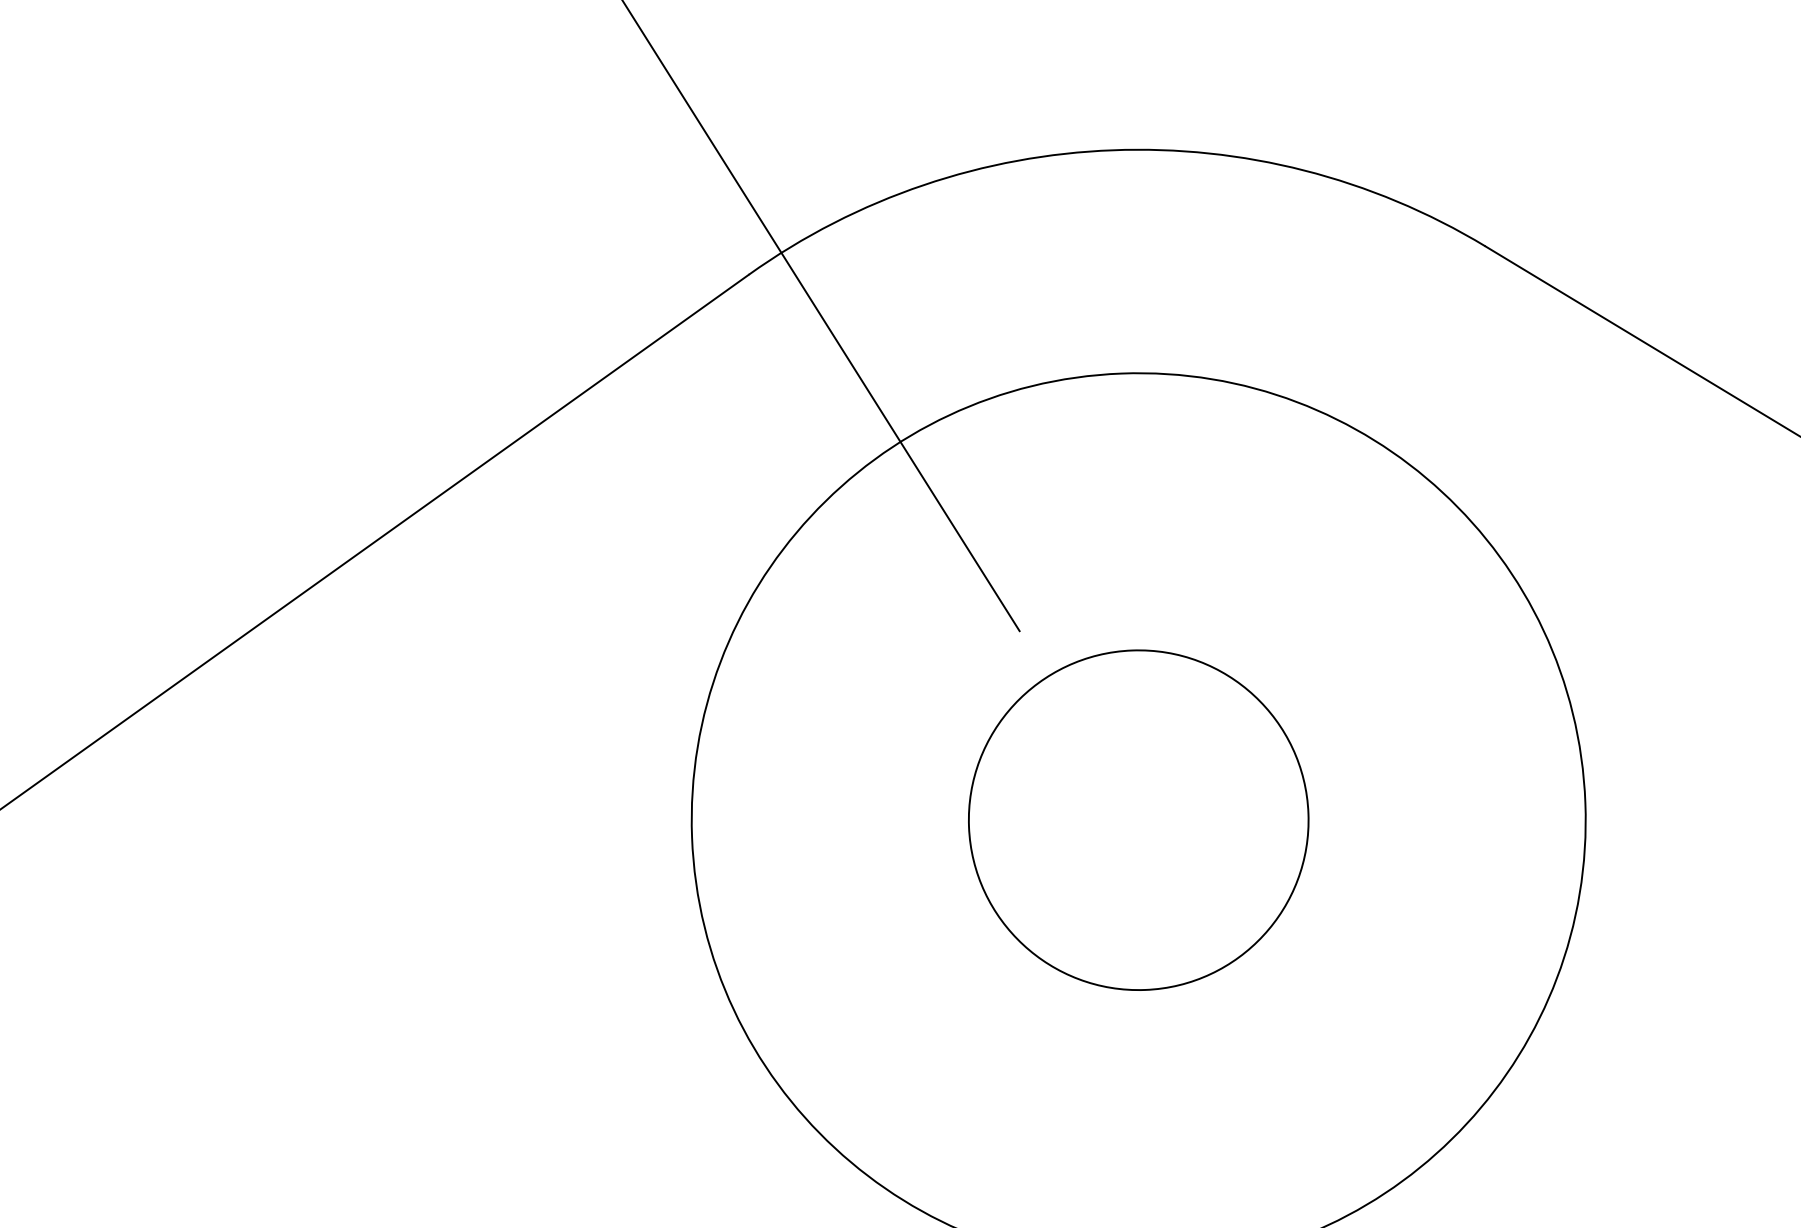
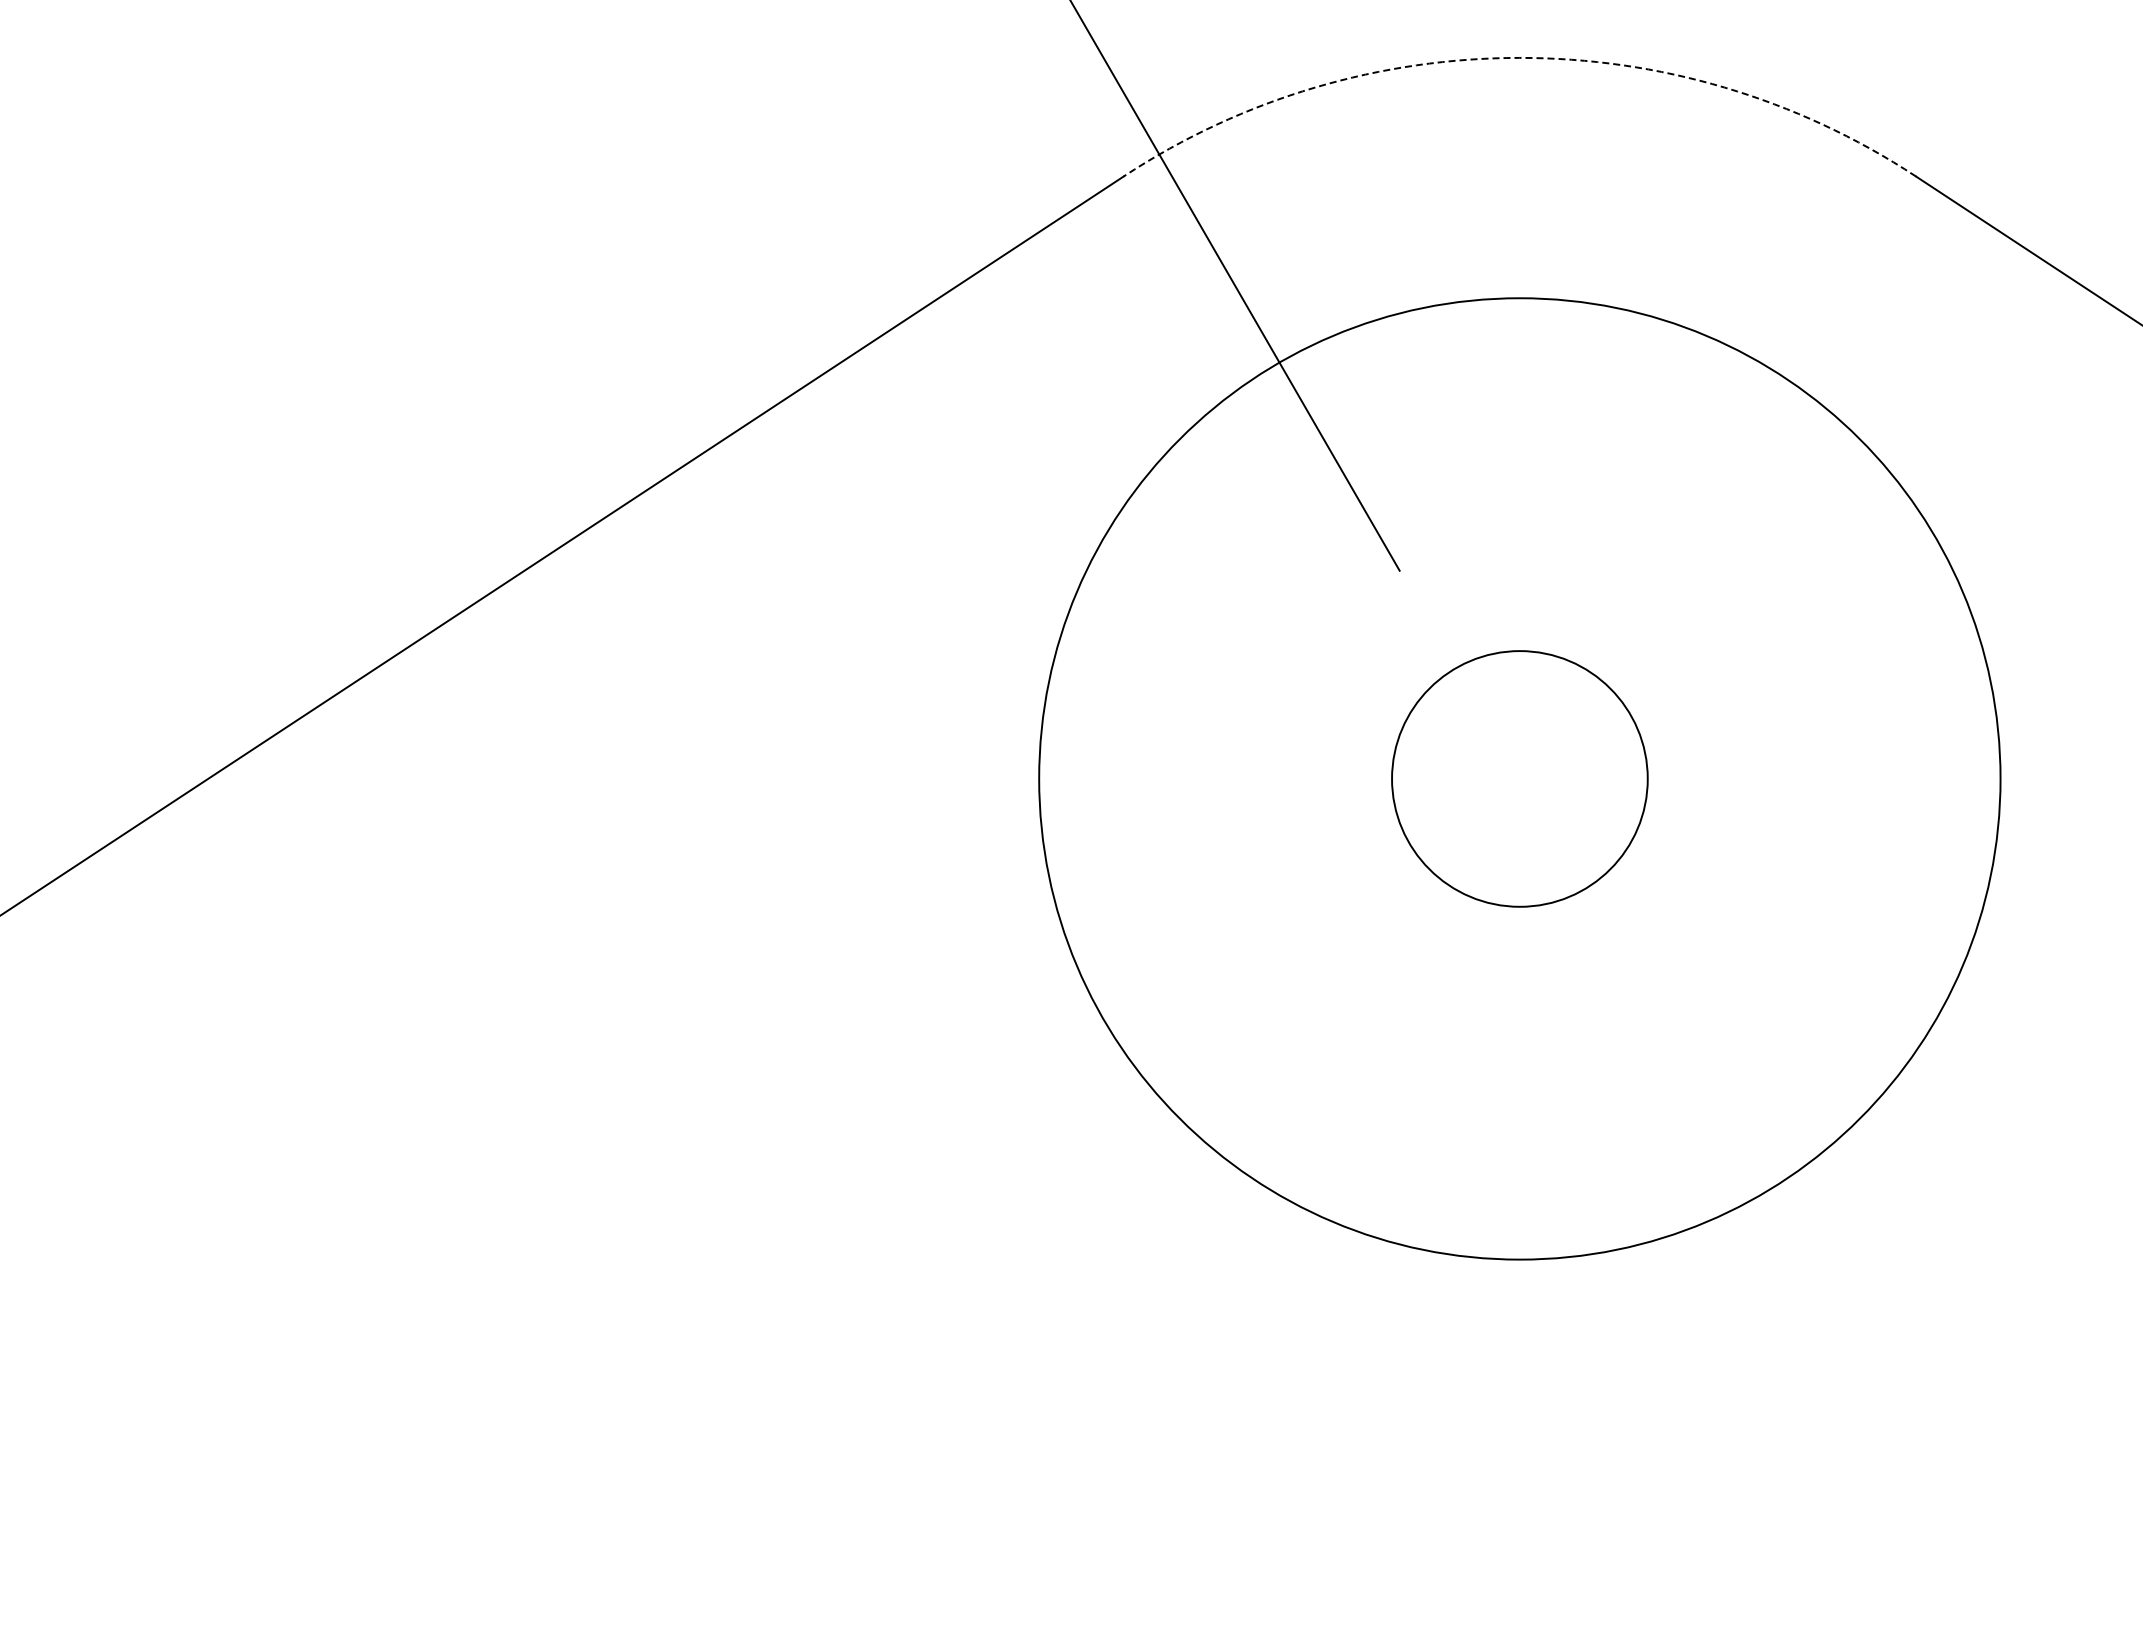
arc: (1112, 149) -> (1519, 57), solid -> dashed
circle: (1138, 819) -> (1519, 778), size x0.7

